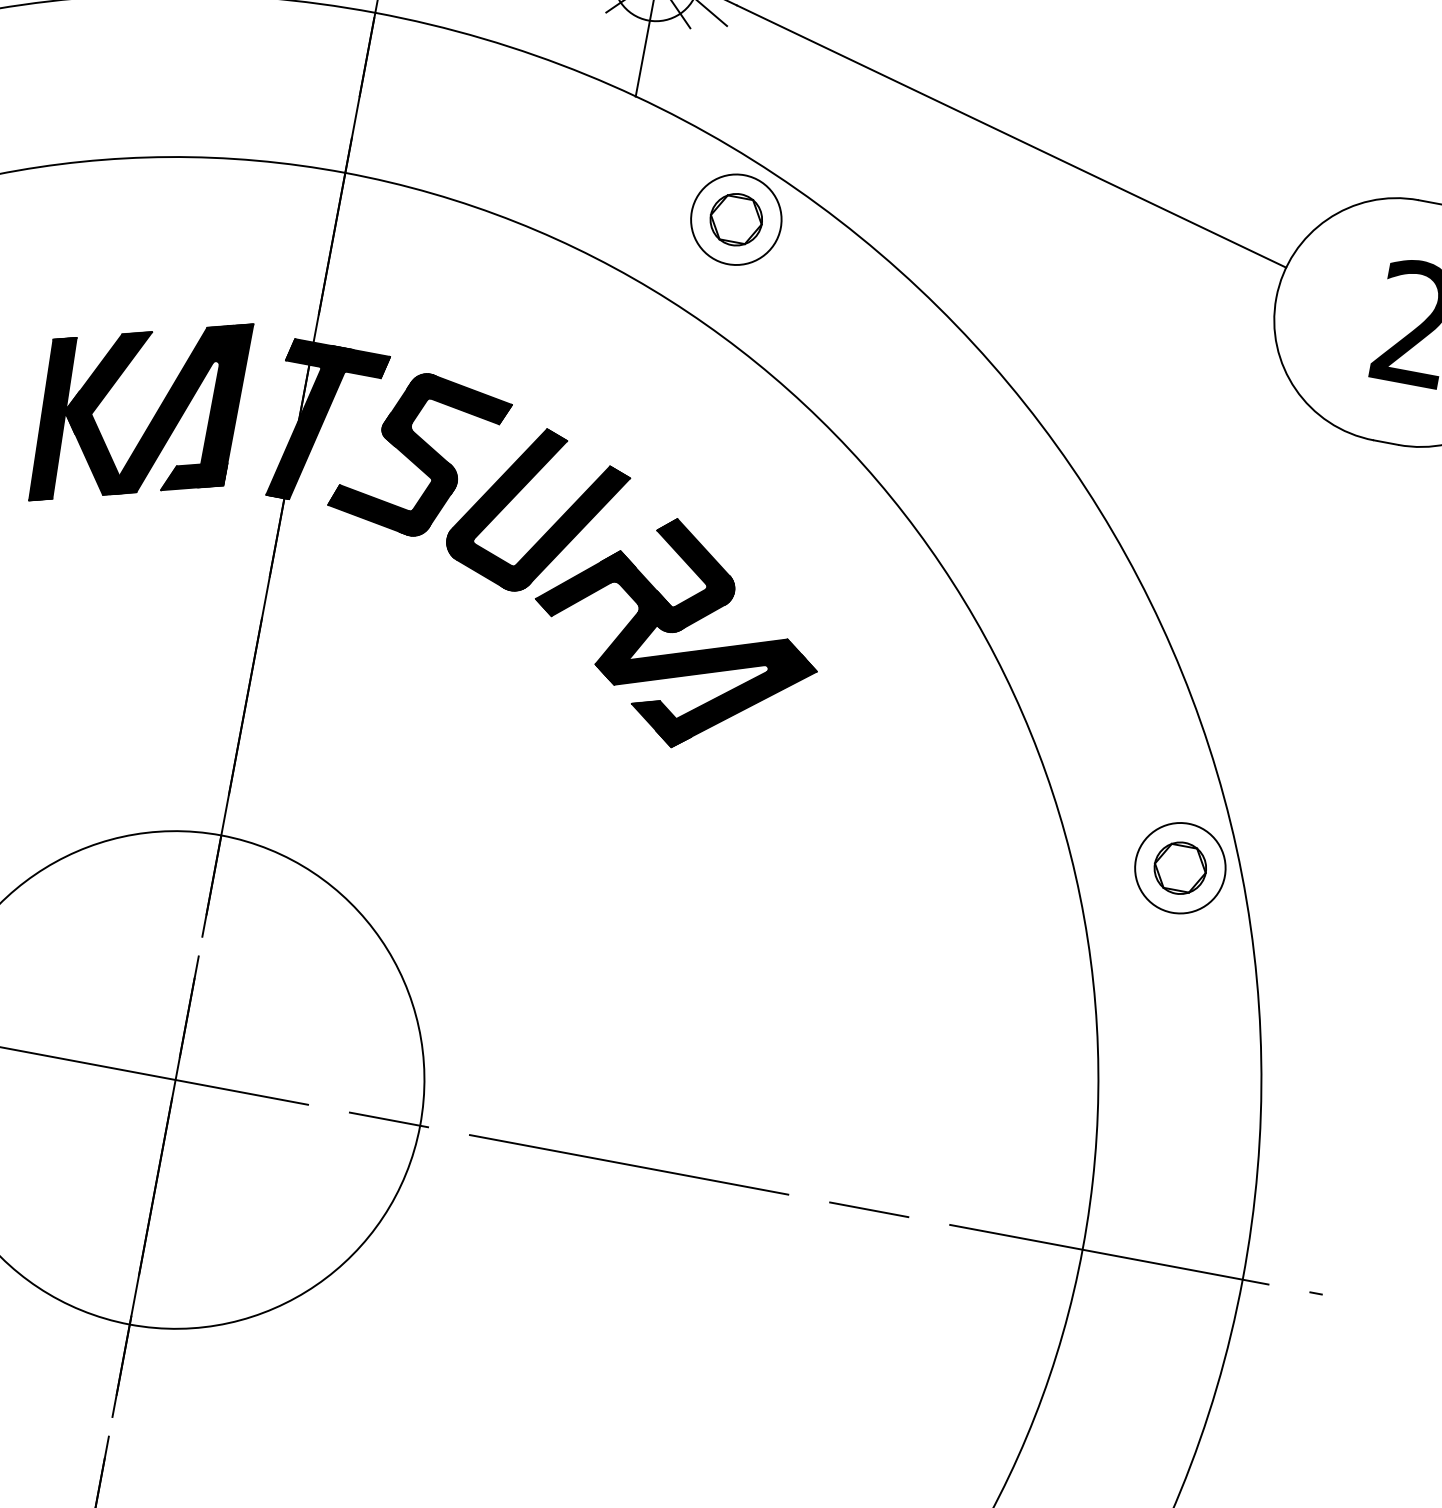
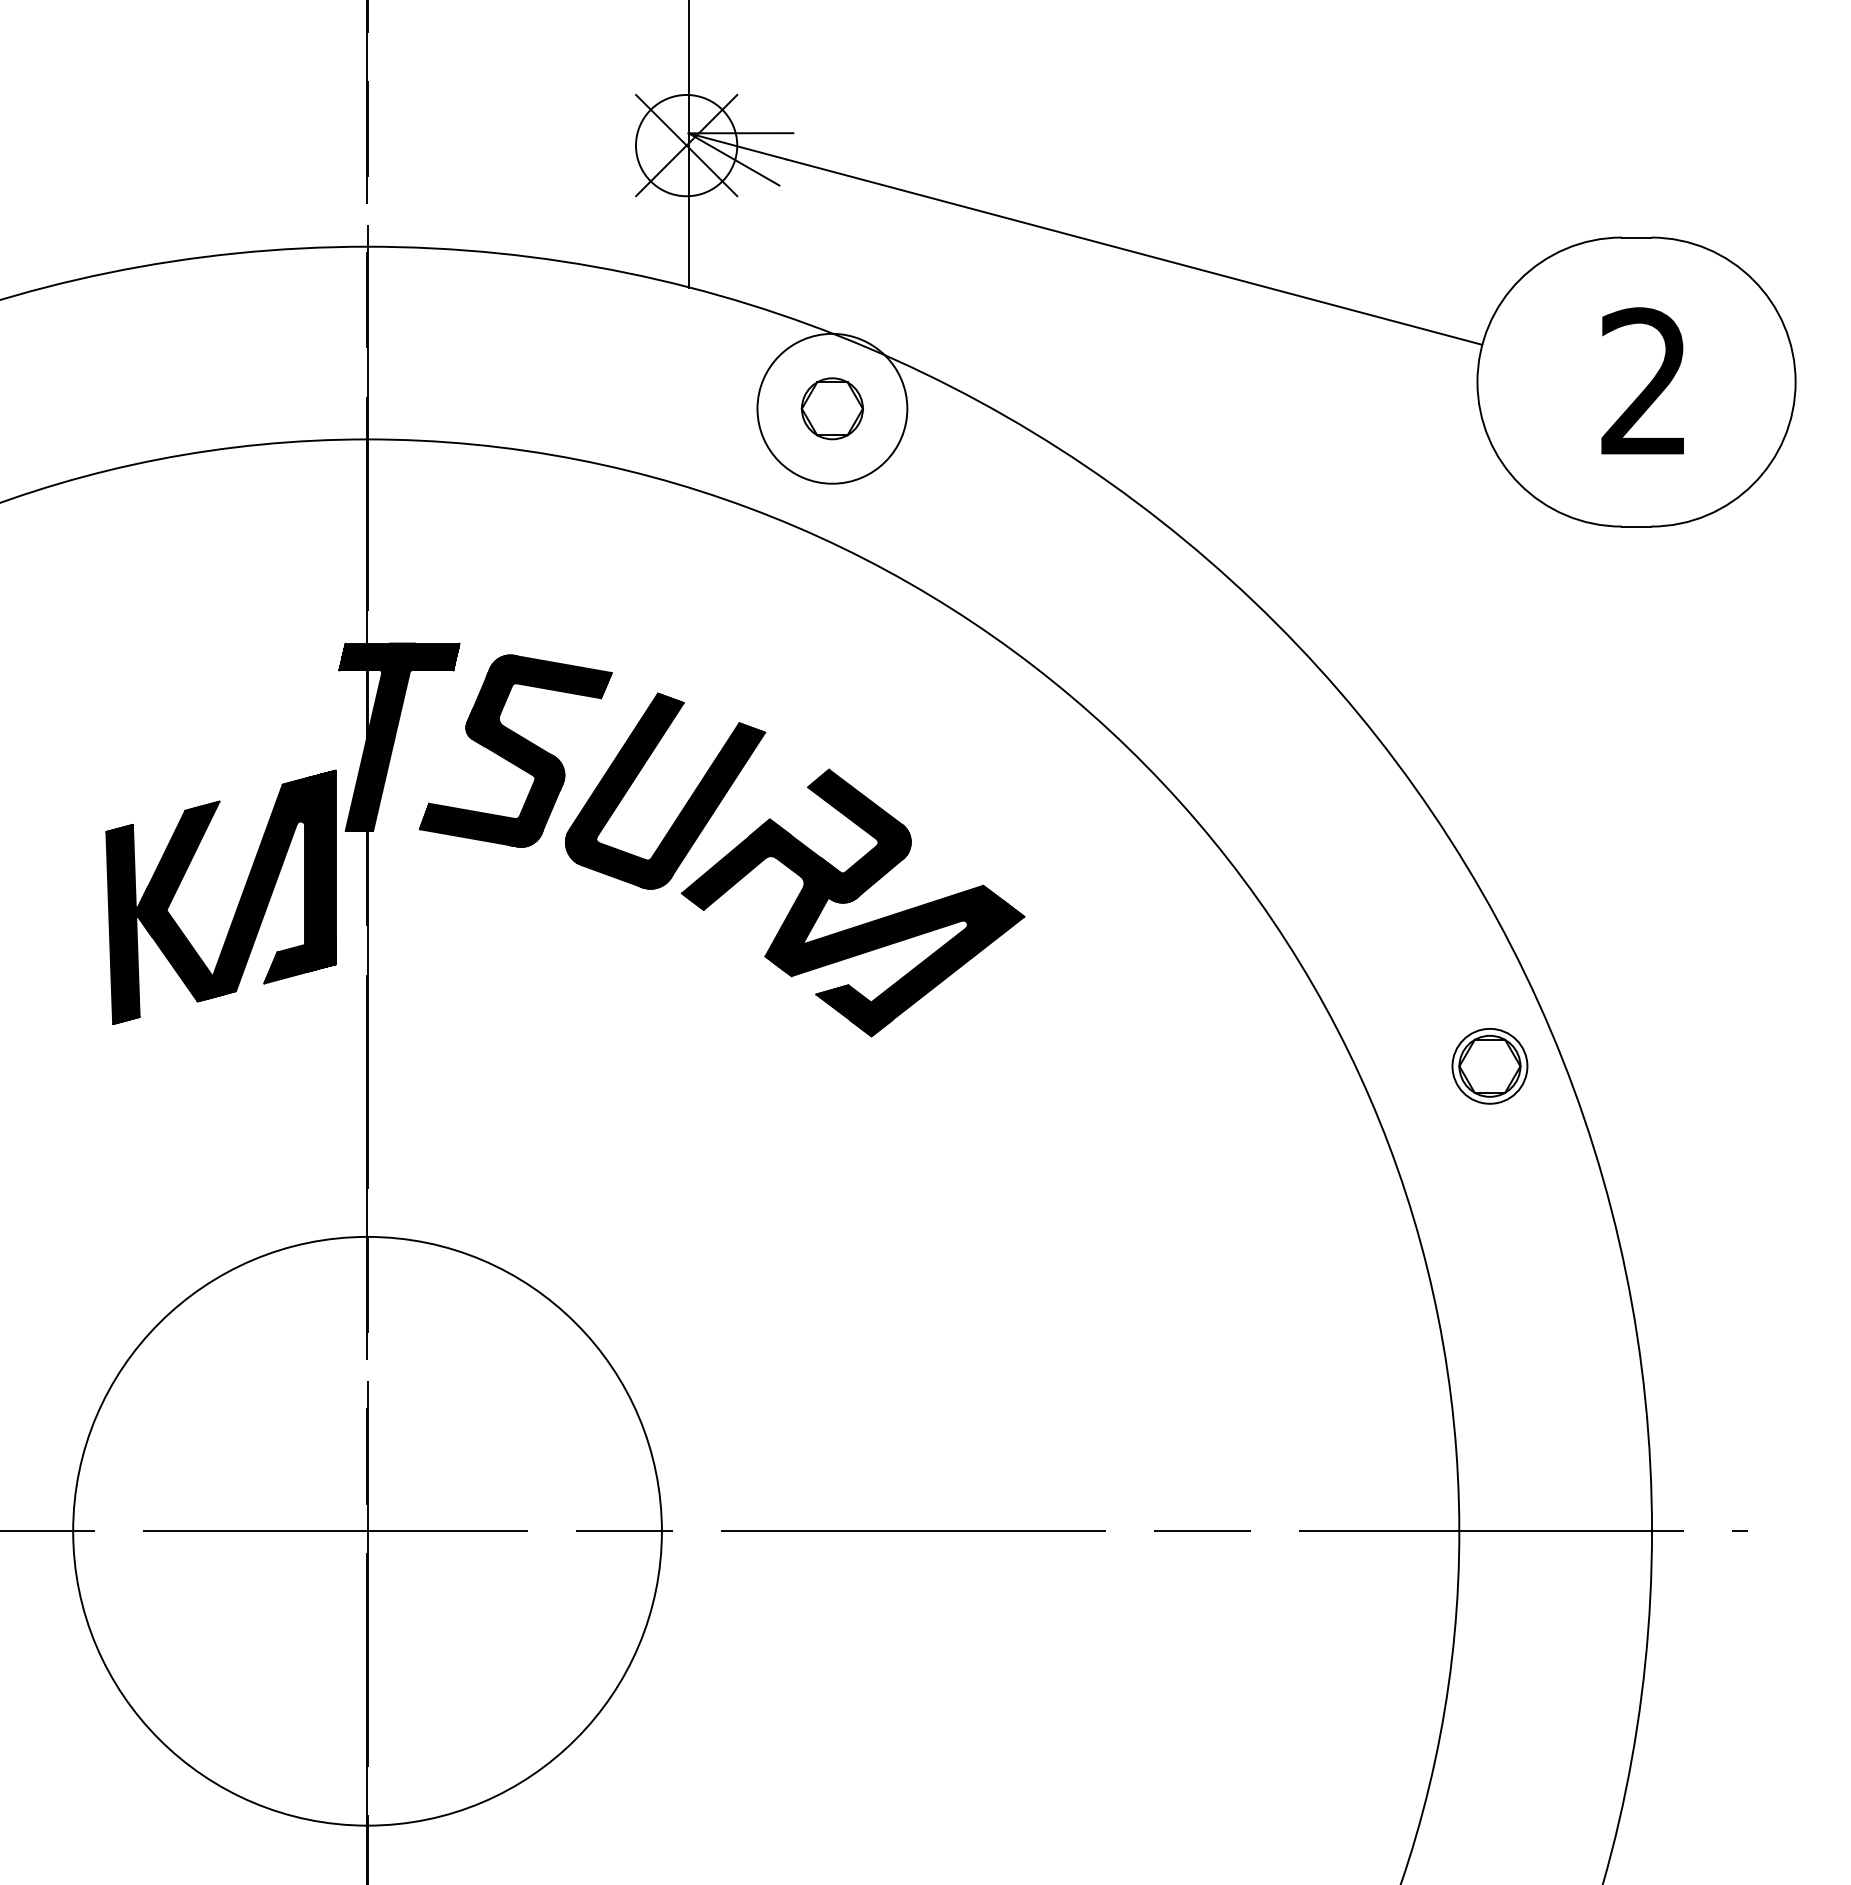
circle: (735, 219) -> (831, 408), size x1.4
part: (152, 418) -> (238, 902), moved
circle: (1180, 867) -> (1489, 1065), size x0.7

